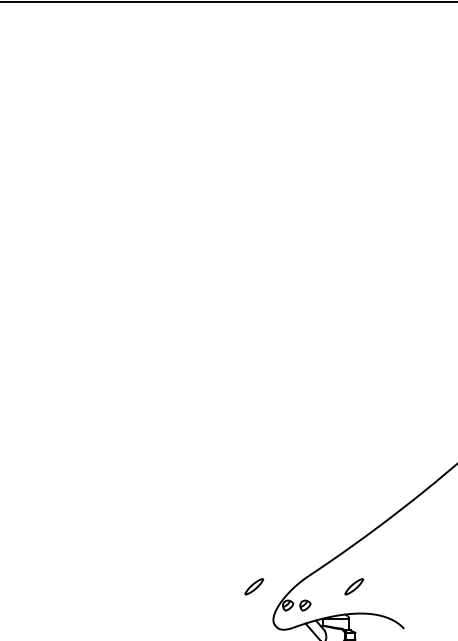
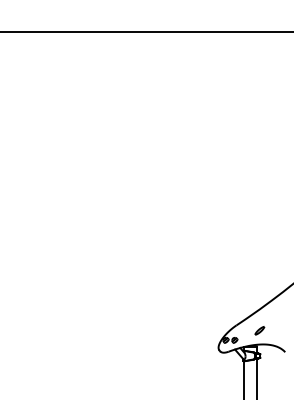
part: (253, 586) -> (208, 330), removed

